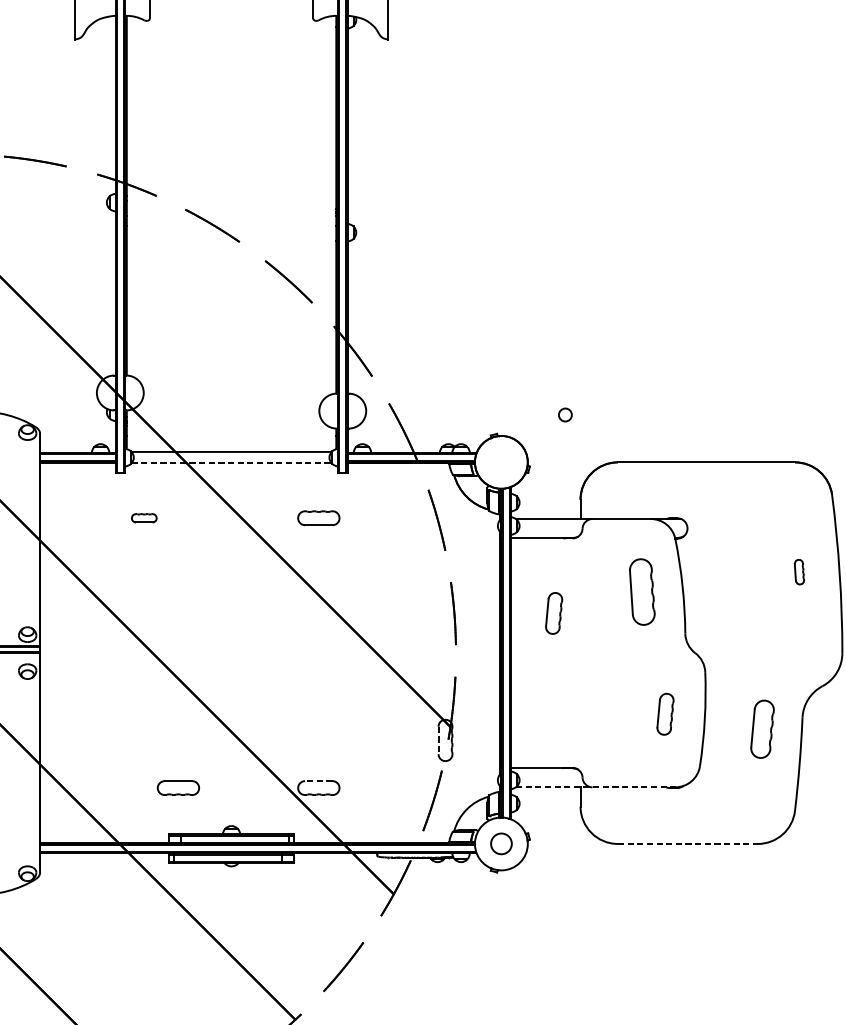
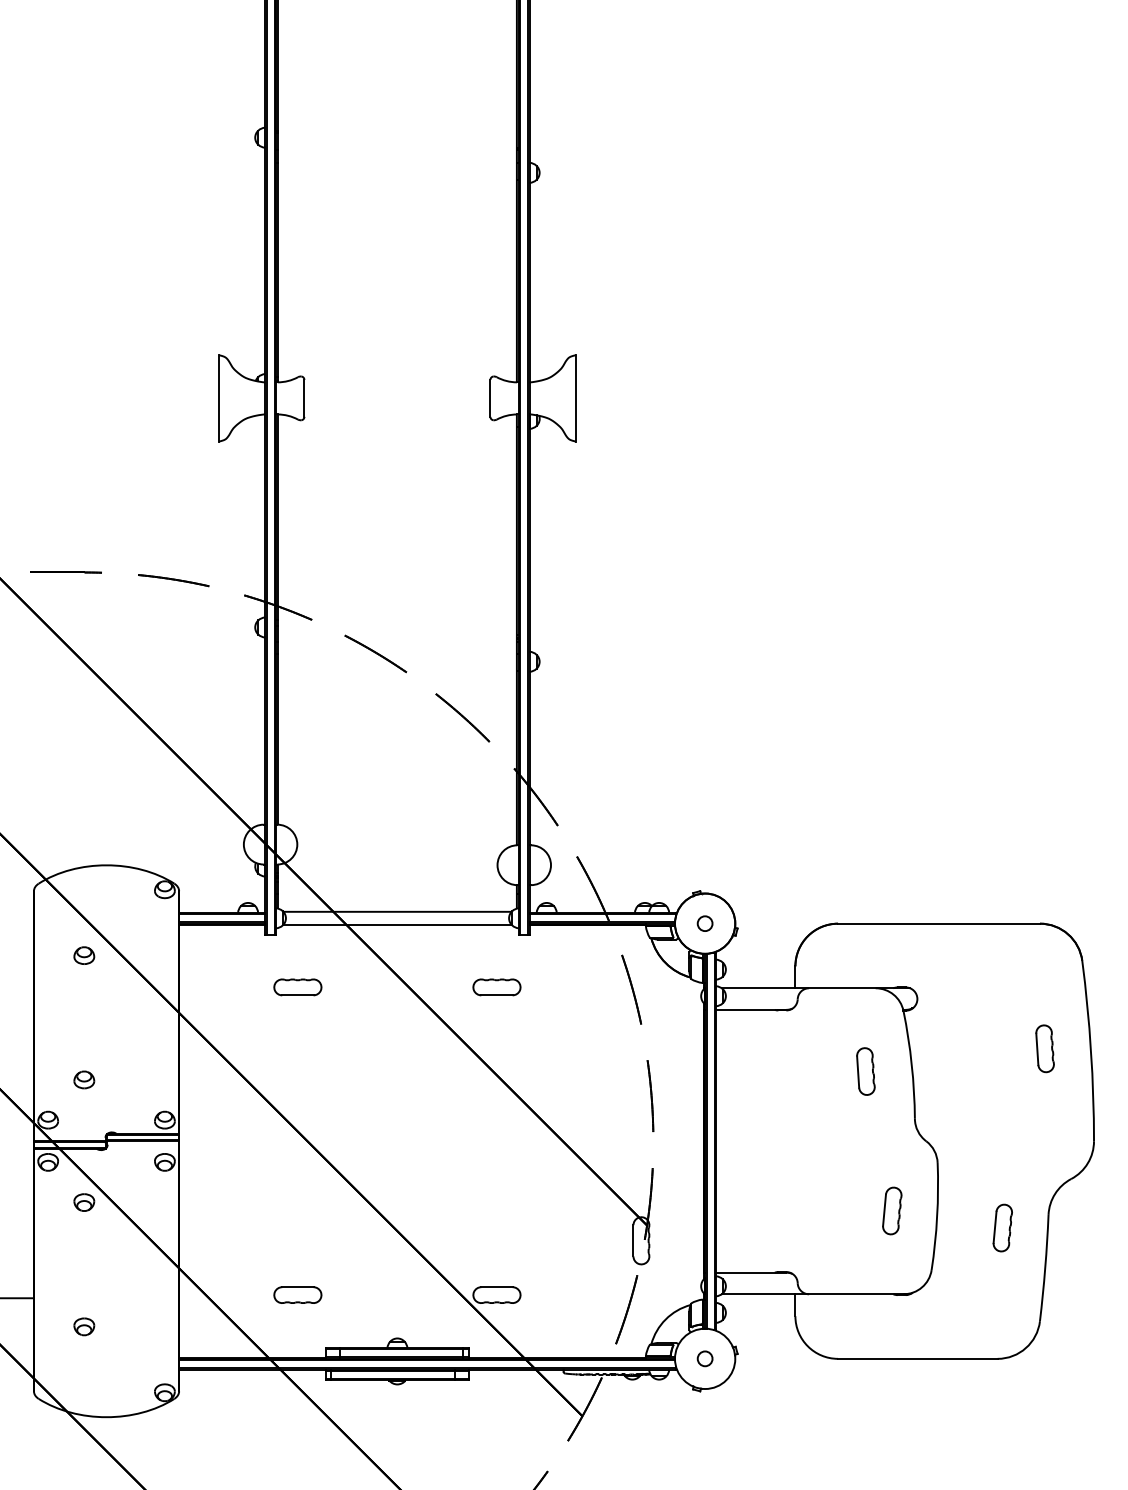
circle: (564, 414) -> (704, 923), moved
line: (232, 463) -> (398, 924), dashed -> solid
part: (143, 518) -> (297, 987), size x1.67
part: (798, 571) -> (1044, 1048), size x1.67
part: (642, 591) -> (865, 1071), size x0.62
part: (554, 613) -> (765, 1095), removed
part: (762, 728) -> (1002, 1227), size x0.71
line: (438, 740) -> (633, 1240), dashed -> solid
line: (318, 781) -> (496, 1287), dashed -> solid
part: (178, 787) -> (297, 1294), moved
line: (599, 787) -> (816, 1294), dashed -> solid
circle: (500, 843) -> (704, 1358), size x0.62
line: (687, 843) -> (917, 1358), dashed -> solid

